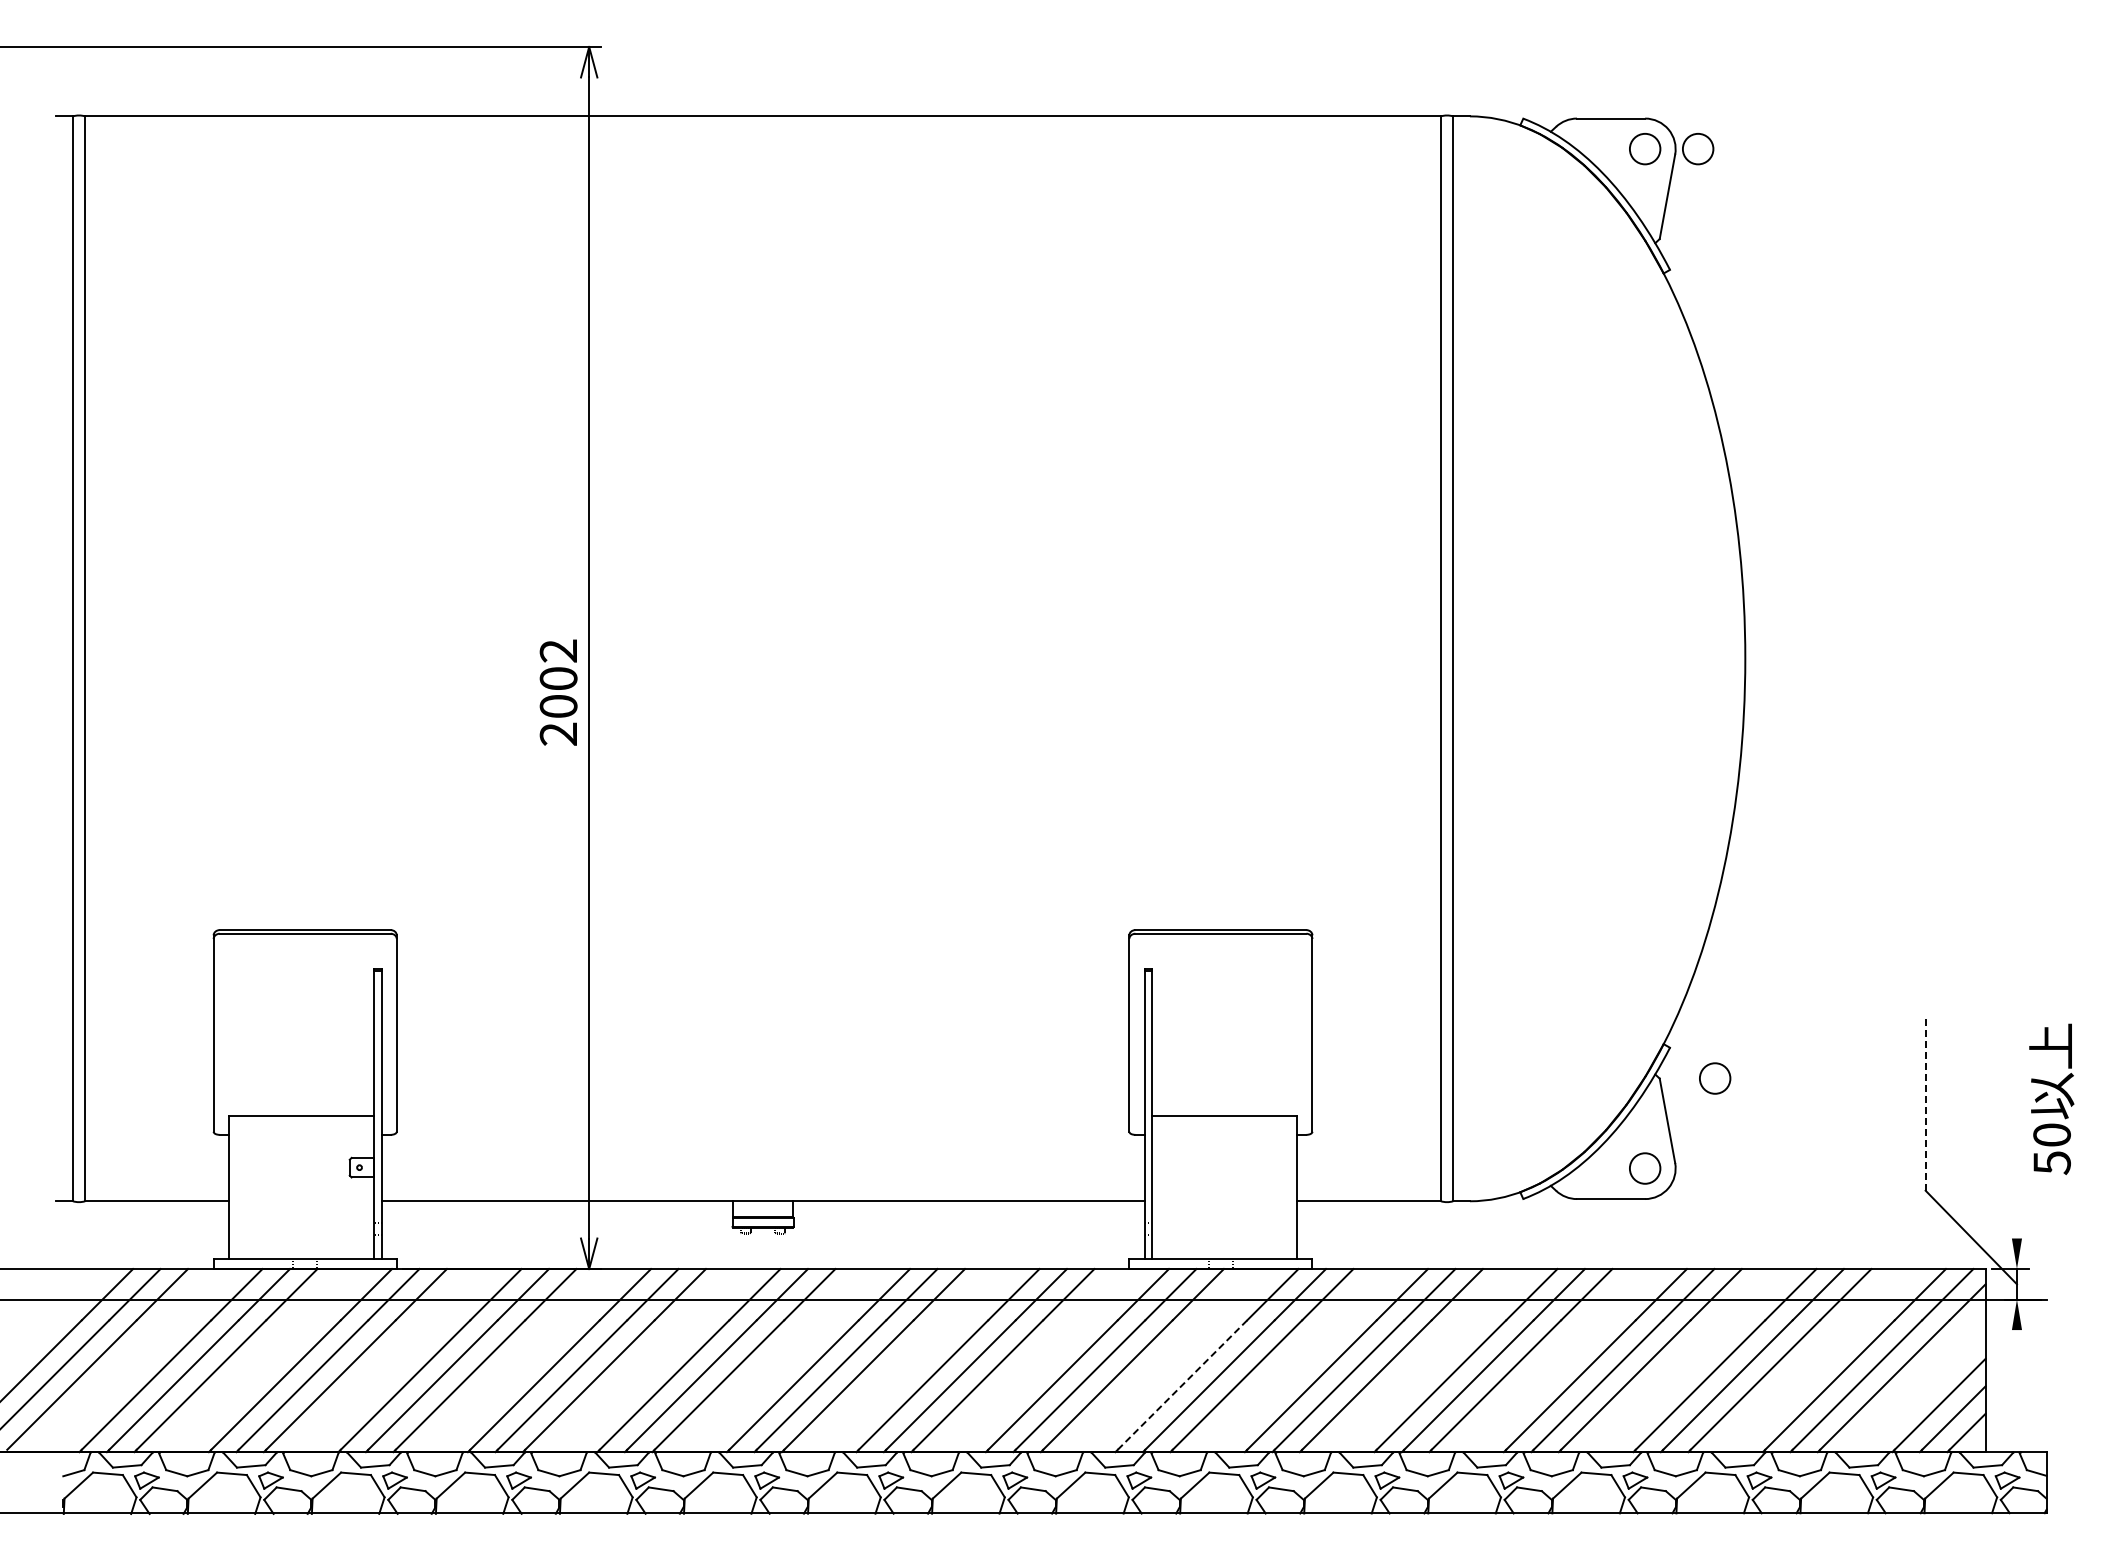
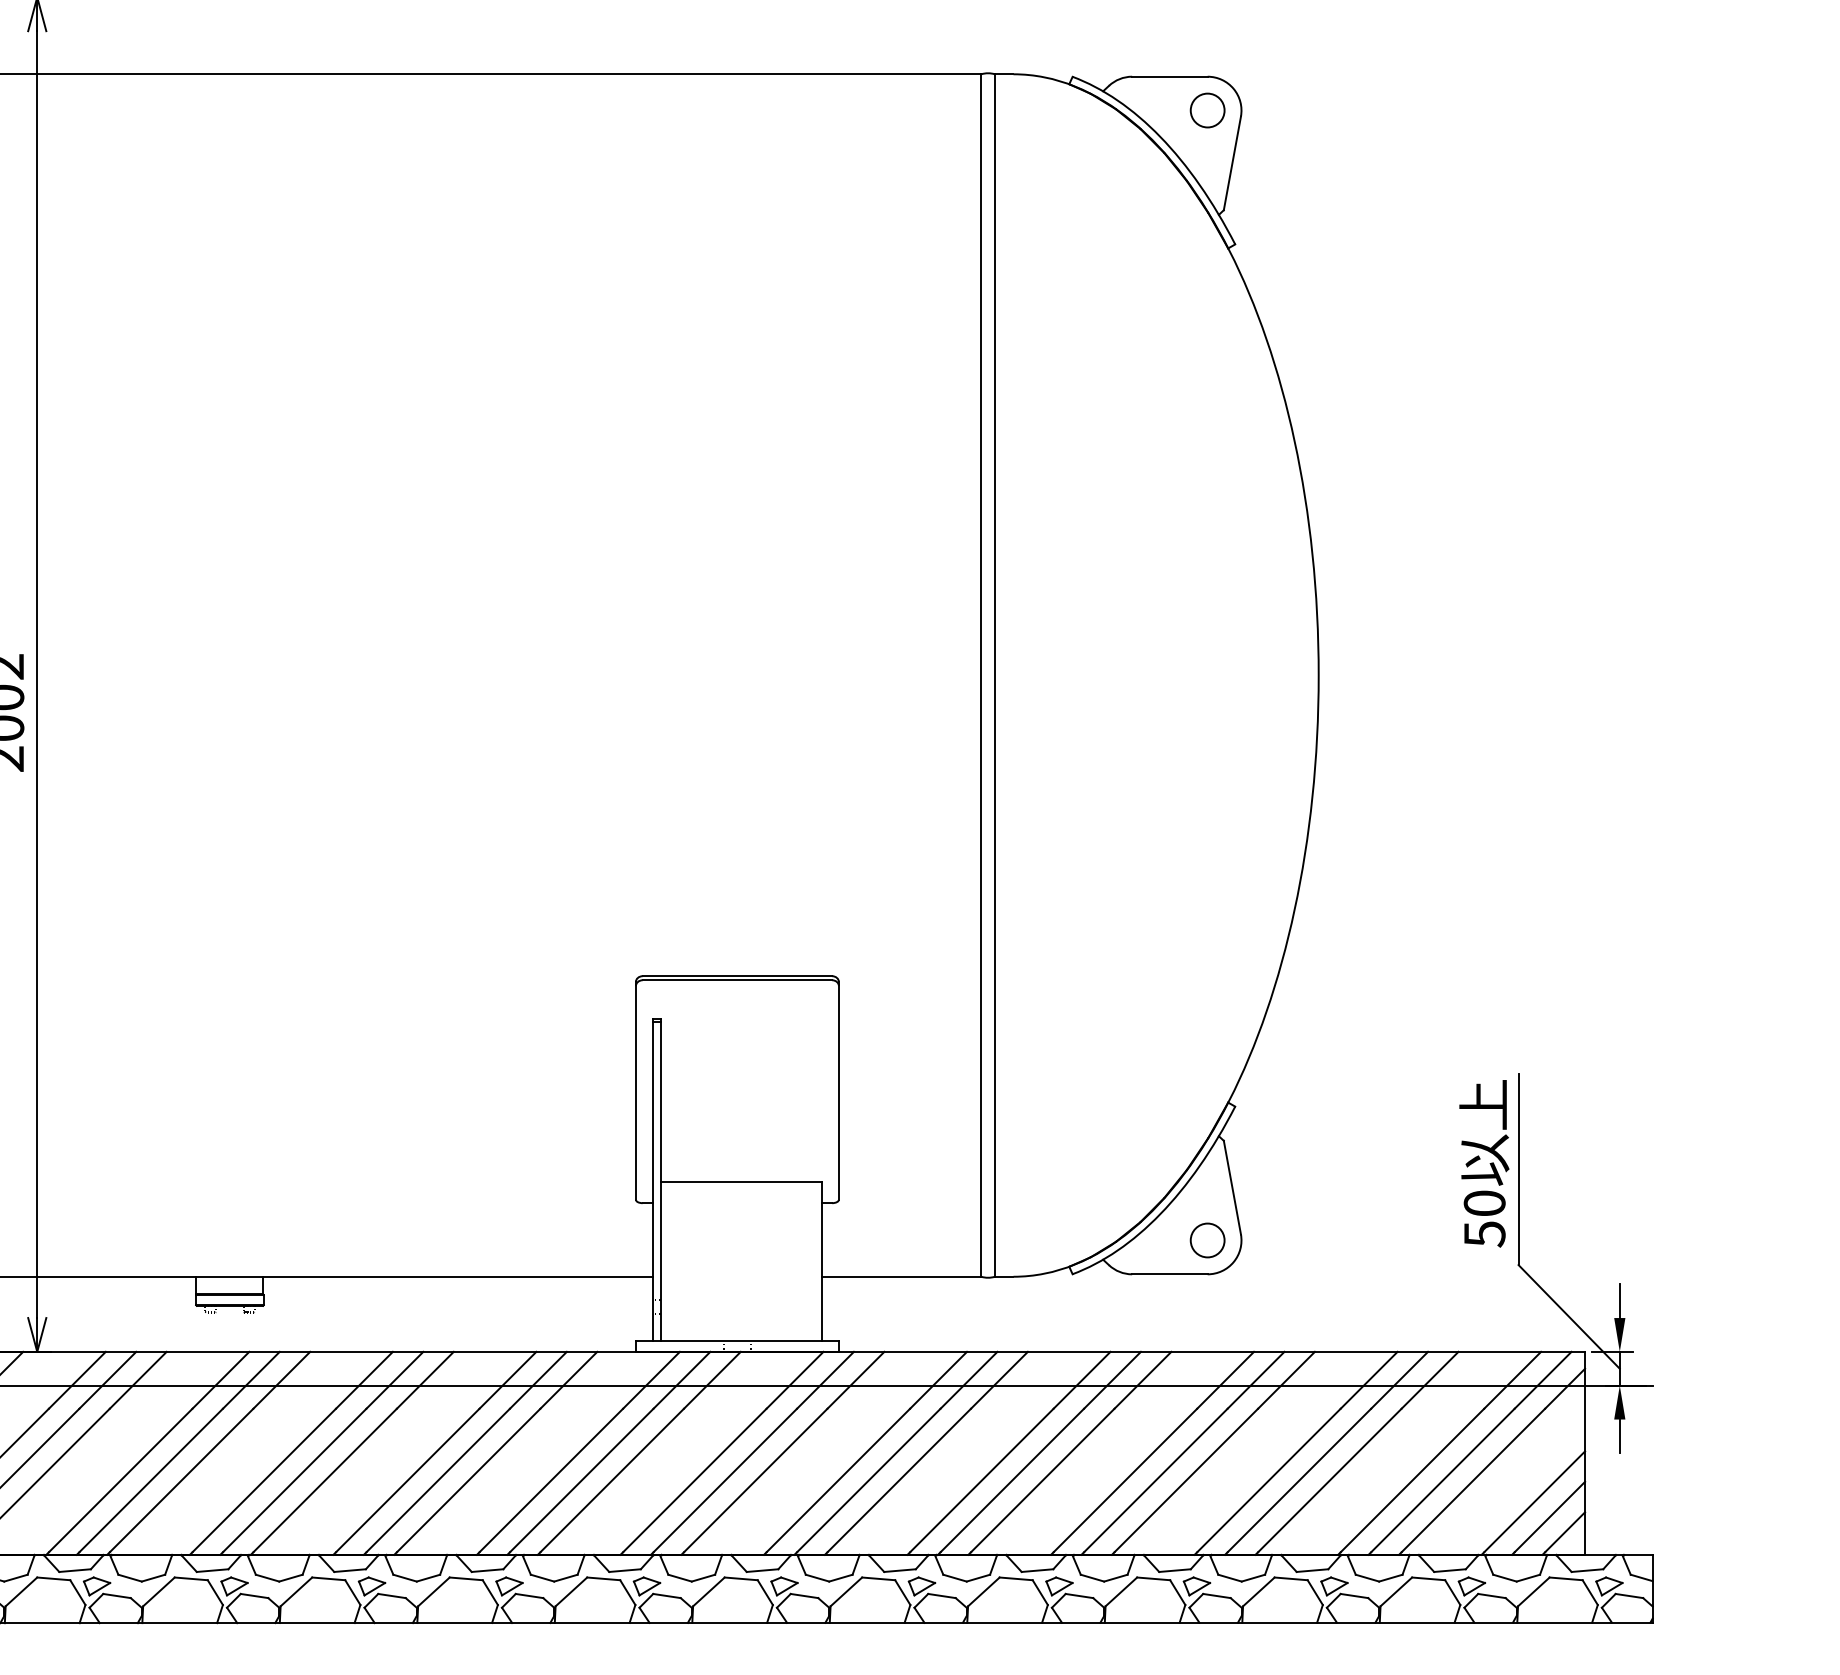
circle: (1698, 149) -> (1266, 110), removed
circle: (1715, 1078) -> (1285, 1140), removed
text: (2051, 1098) -> (1484, 1162), moved
line: (1925, 1104) -> (1518, 1169), dashed -> solid
line: (2016, 1222) -> (1619, 1300), added
line: (2016, 1345) -> (1619, 1436), added
line: (1182, 1385) -> (694, 1480), dashed -> solid

